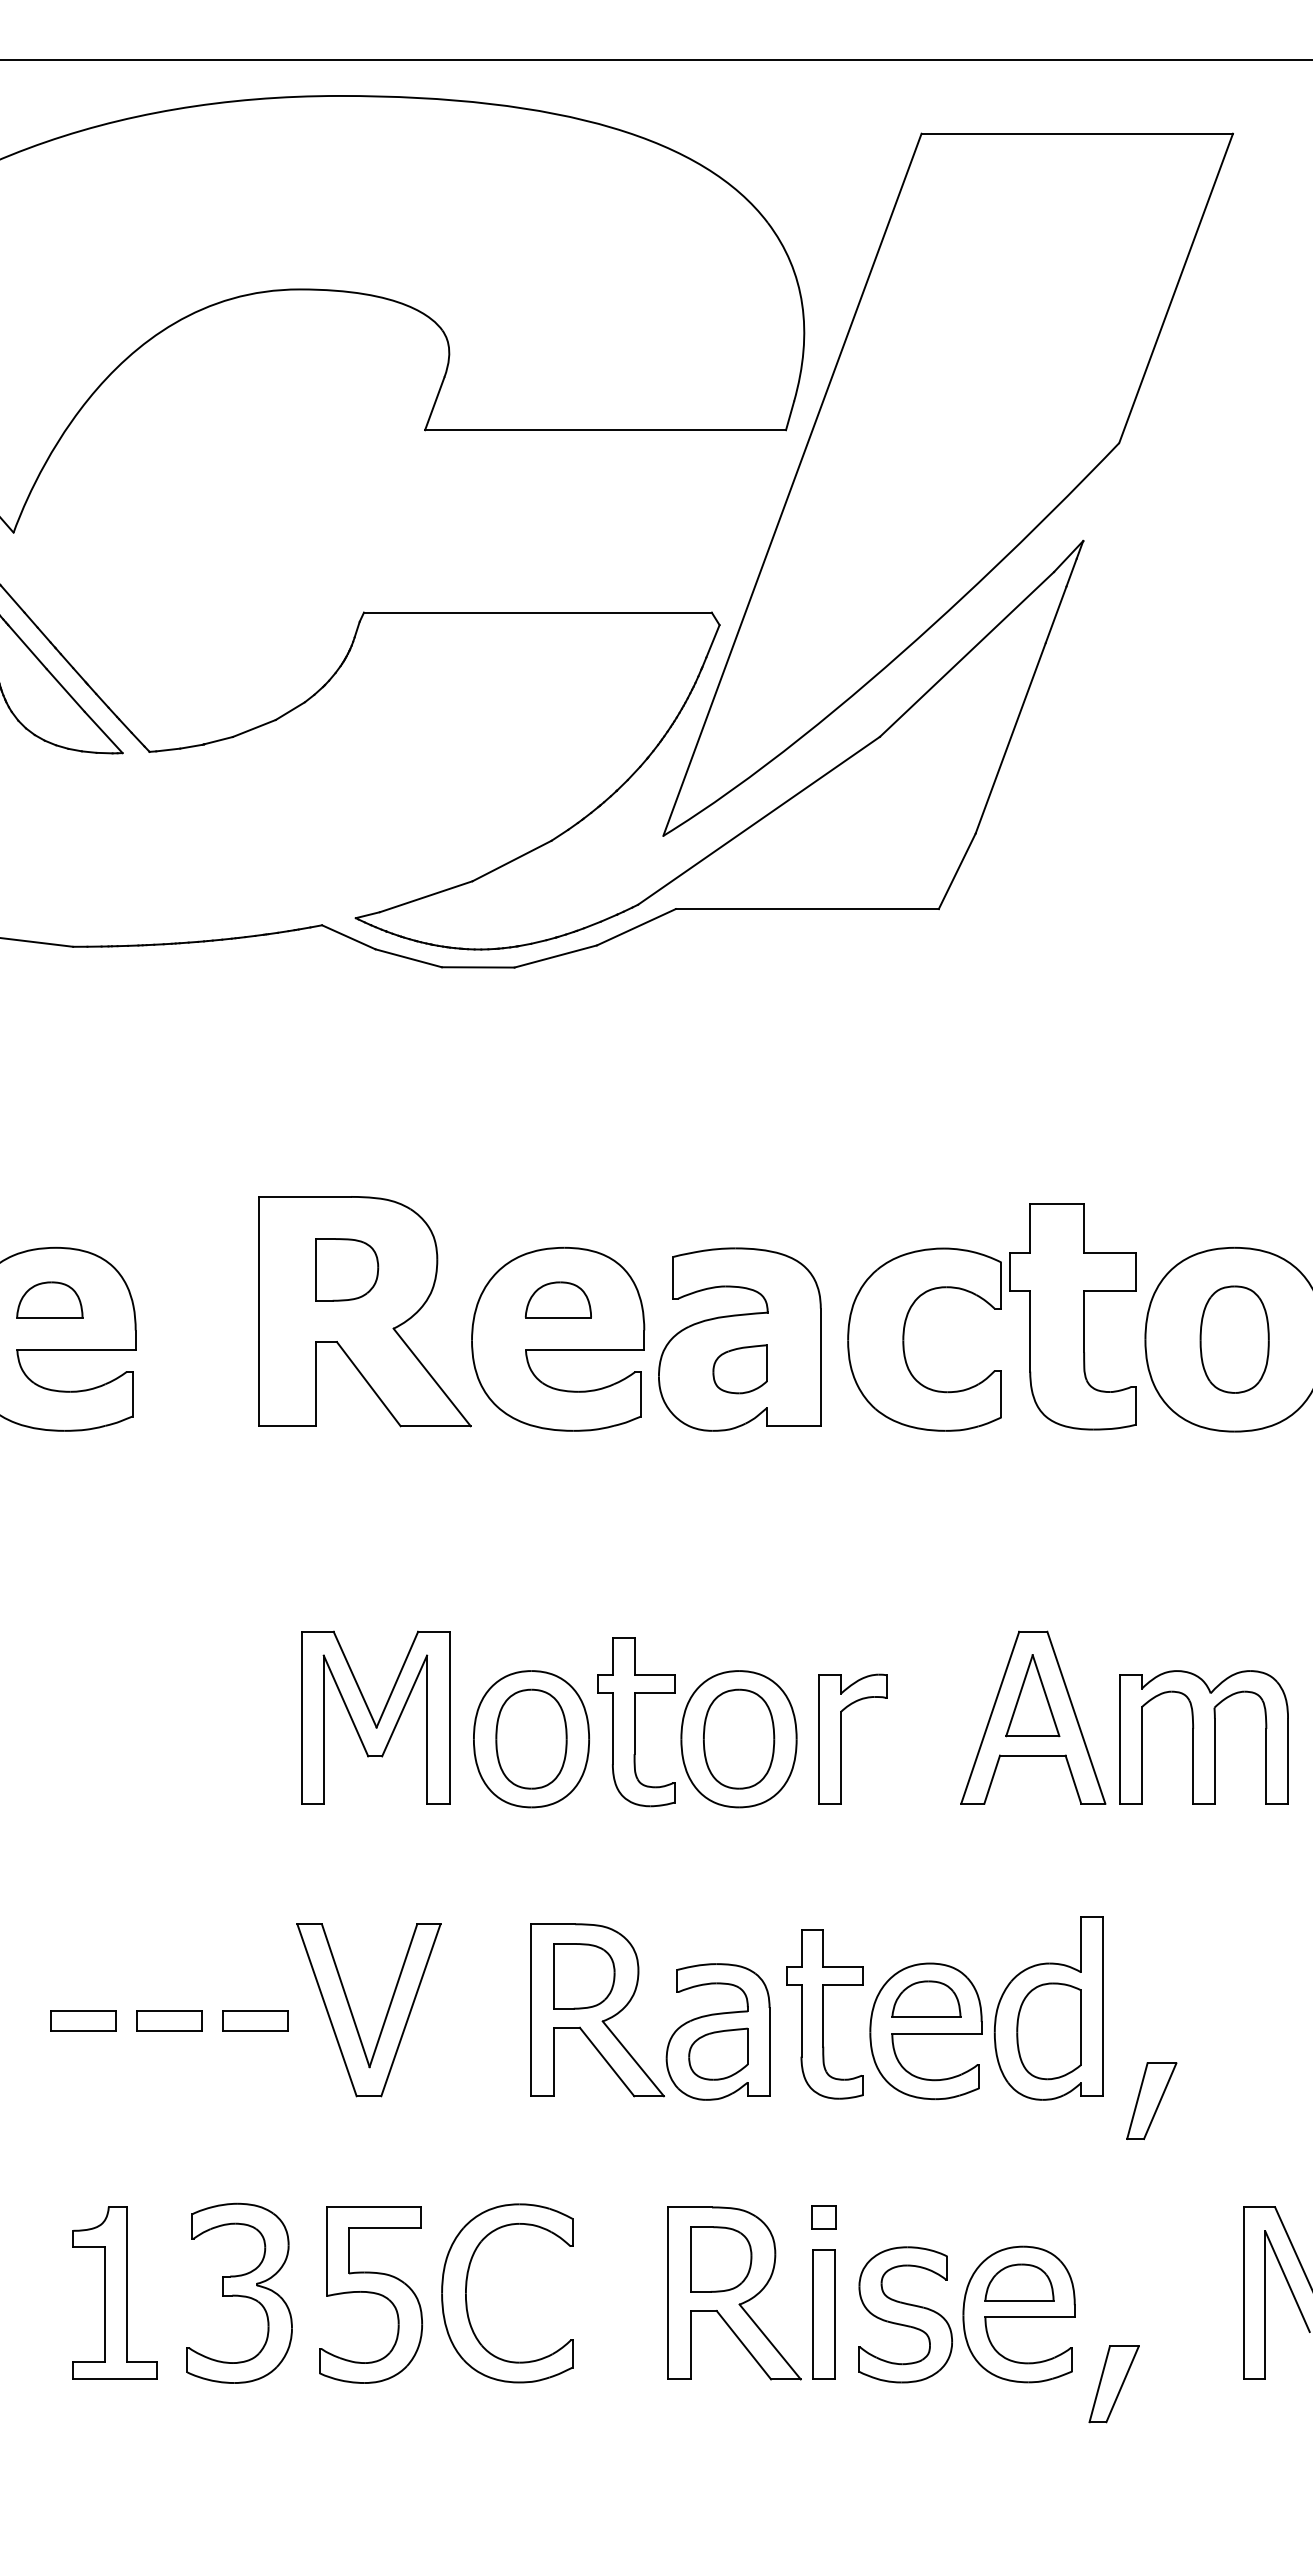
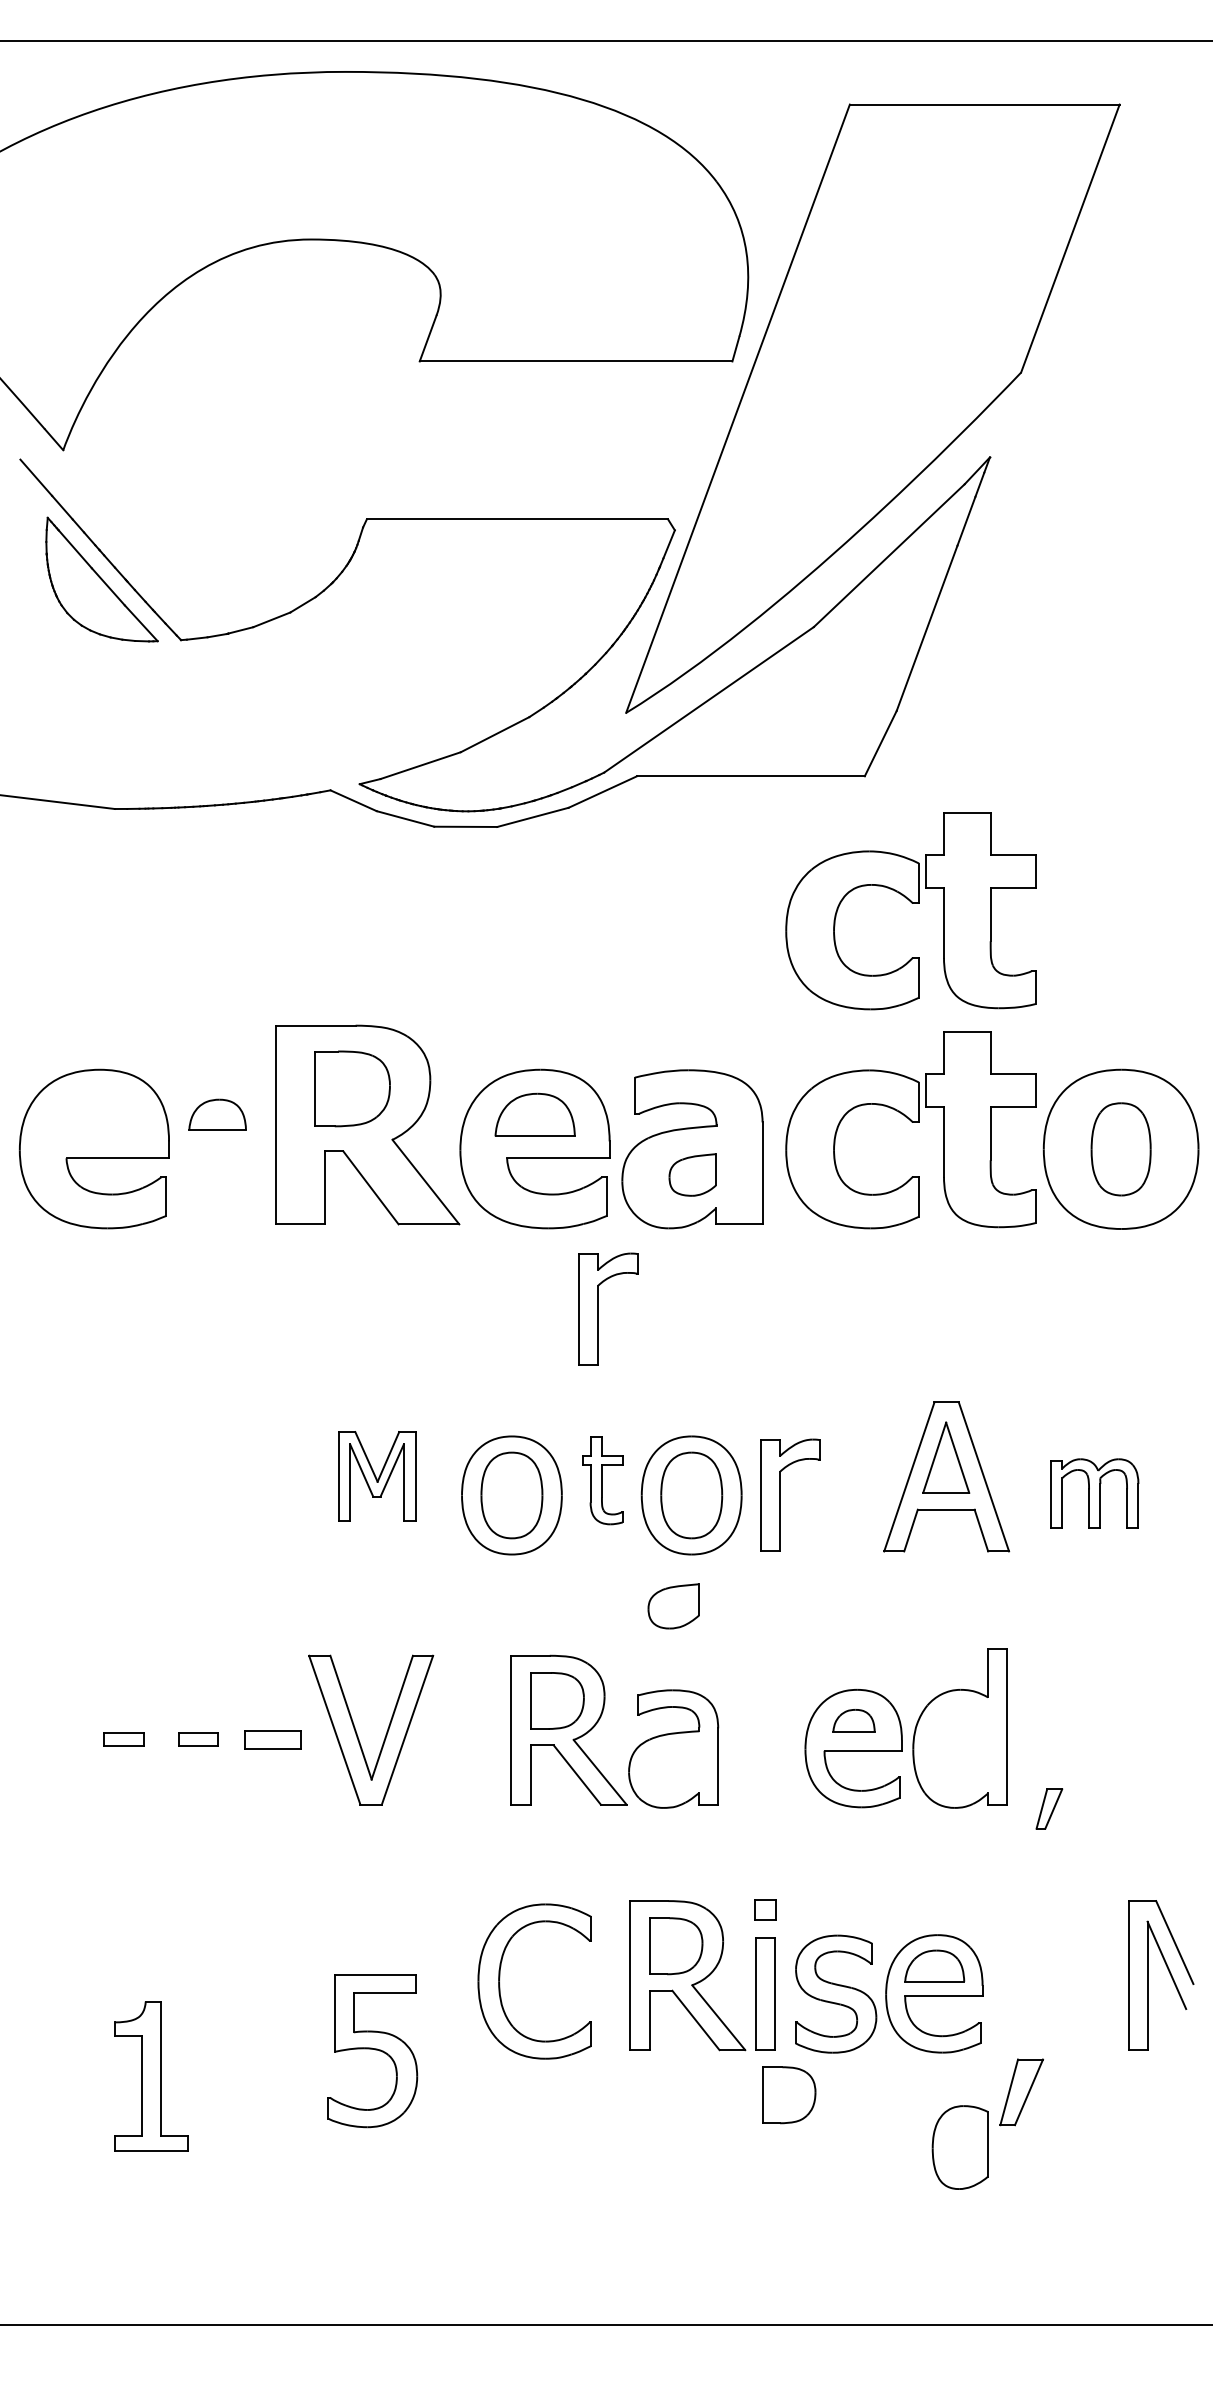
part: (992, 1055) -> (911, 903), added
part: (346, 1269) -> (351, 1088), size x1.4
part: (49, 1299) -> (217, 1114), moved
part: (558, 1299) -> (535, 1114), size x1.4
part: (631, 1523) -> (598, 1308), added
part: (376, 1717) -> (377, 1476), size x0.6
part: (636, 1721) -> (602, 1480), size x0.6
part: (1203, 1736) -> (1094, 1493), size x0.6
part: (925, 1998) -> (853, 1720), size x0.7
part: (824, 2013) -> (765, 1733), removed
part: (83, 2020) -> (123, 1739), size x0.7
part: (169, 2020) -> (198, 1739), size x0.7
part: (1048, 2031) -> (959, 2147), moved
part: (718, 2054) -> (673, 1606), moved
part: (1152, 2100) -> (1049, 1808), size x0.6
part: (467, 2288) -> (500, 1977), moved
part: (115, 2293) -> (151, 2076), moved
part: (240, 2293) -> (259, 1975), removed
part: (370, 2295) -> (372, 2051), moved
part: (1113, 2384) -> (1021, 2092), moved
part: (851, 2431) -> (789, 2095), added

